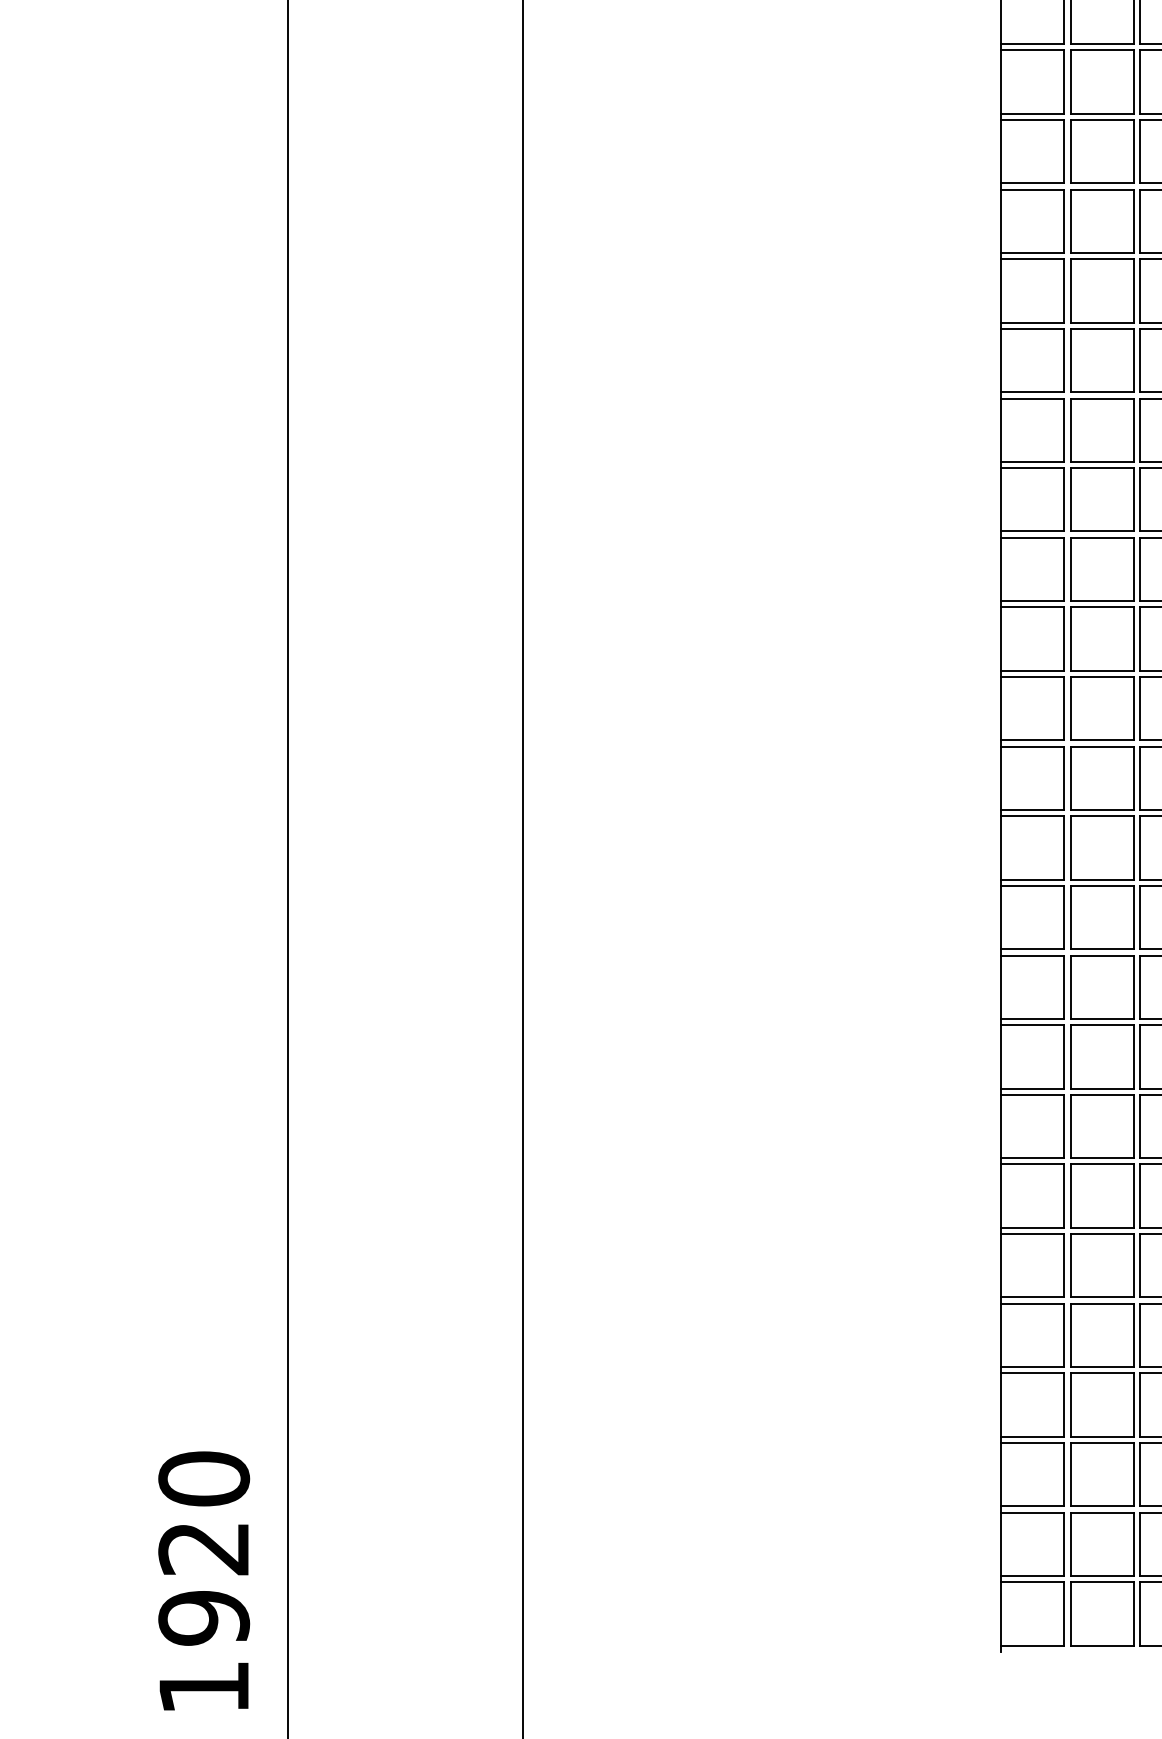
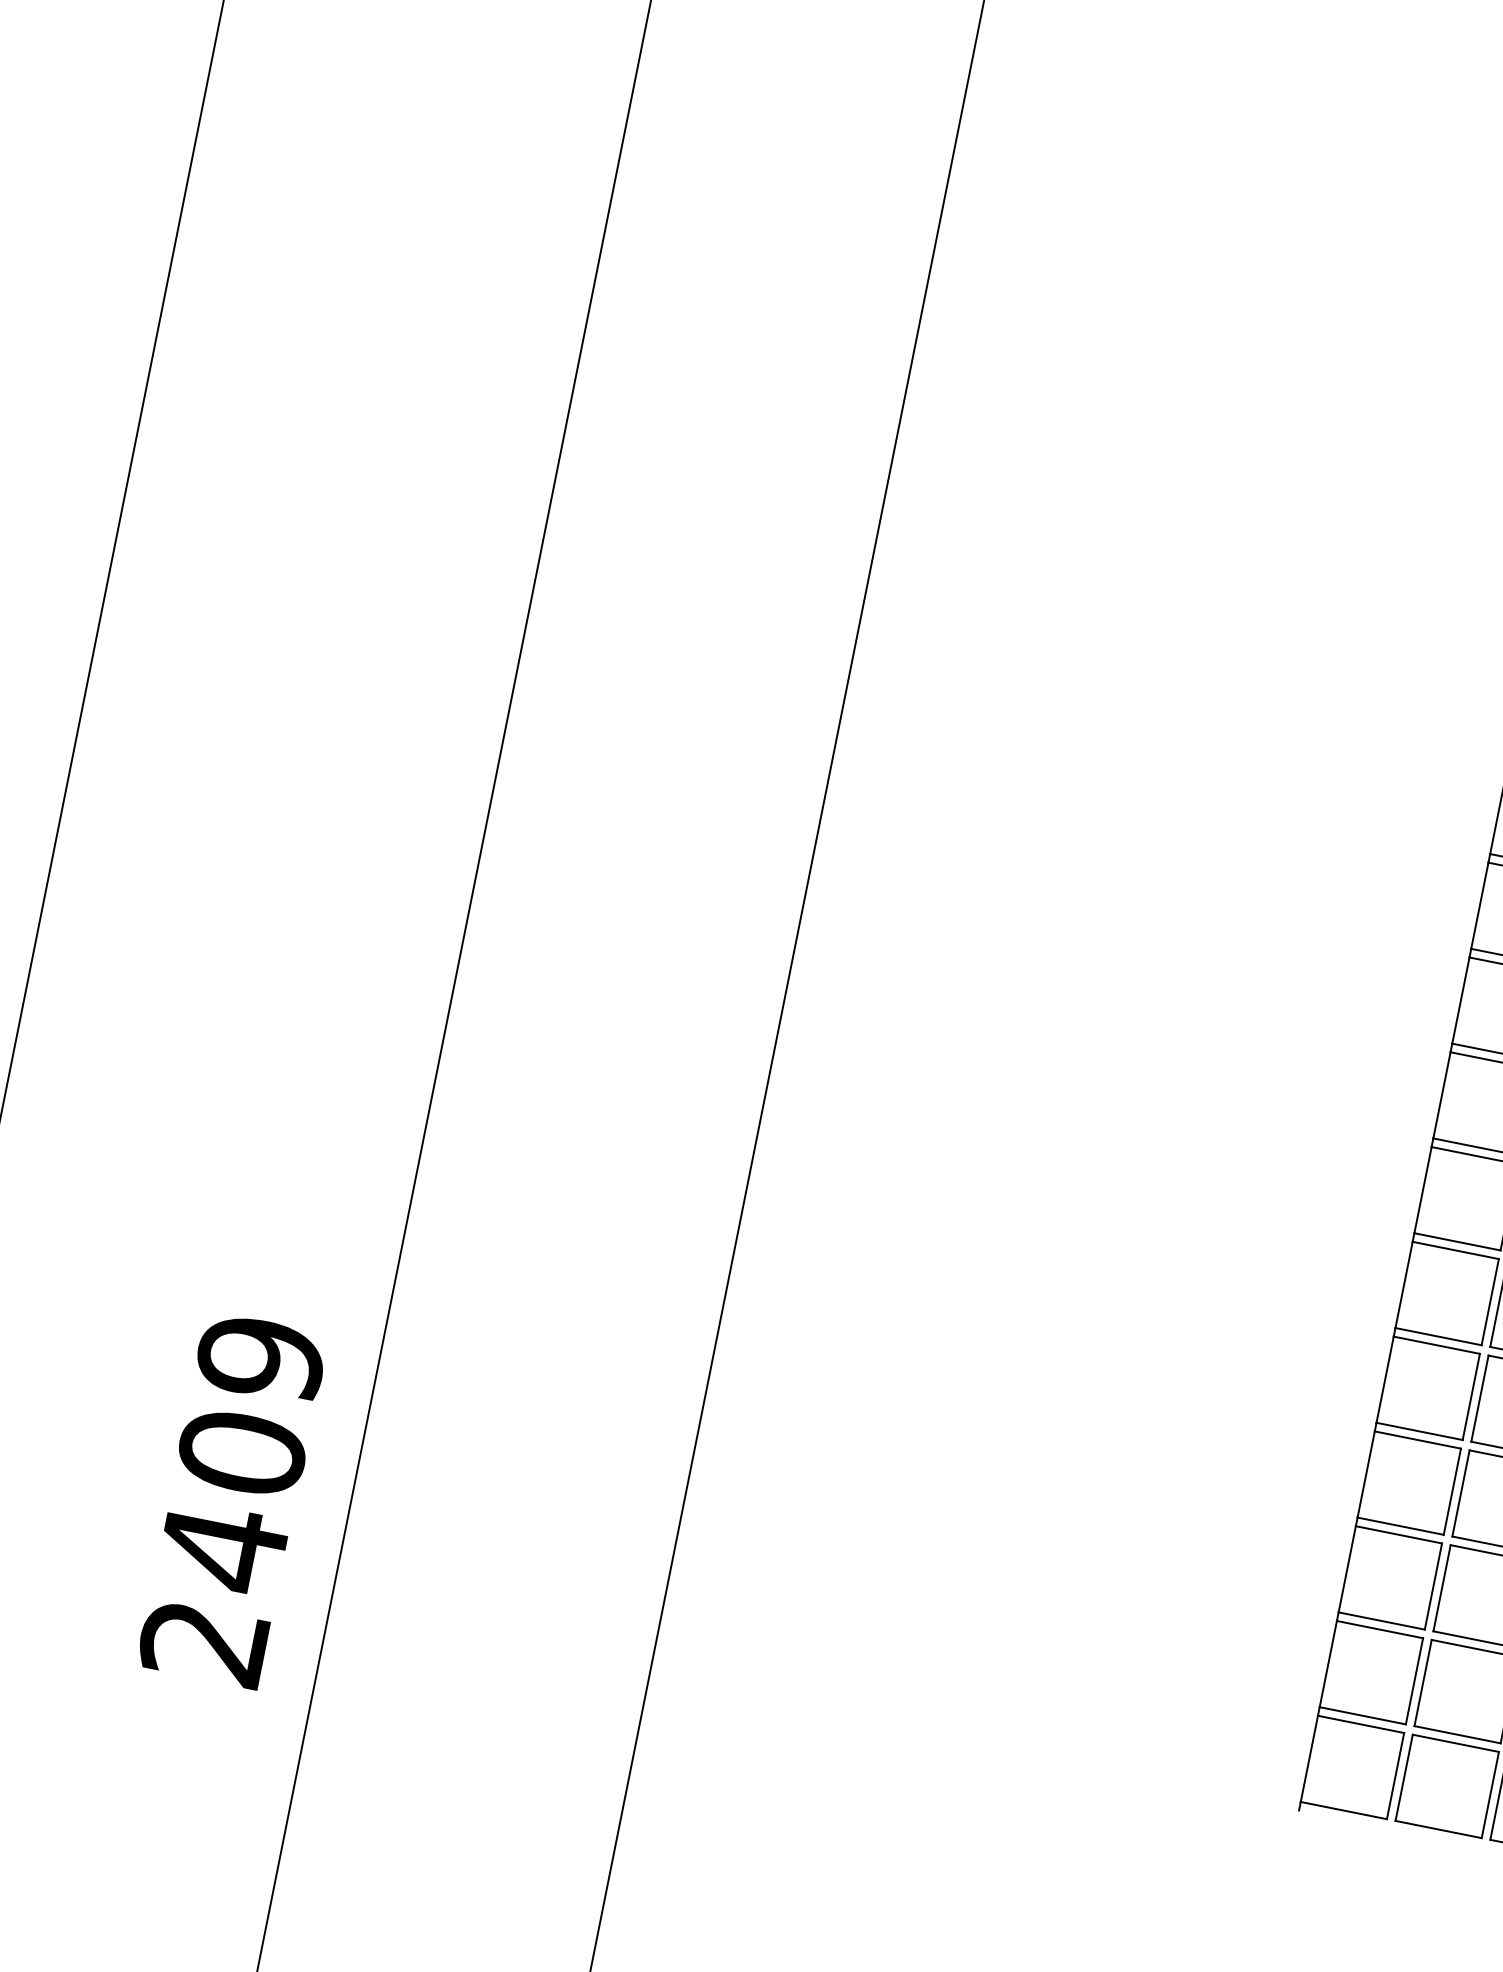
text: (204, 1582) -> (233, 1499), 1920 -> 2409

